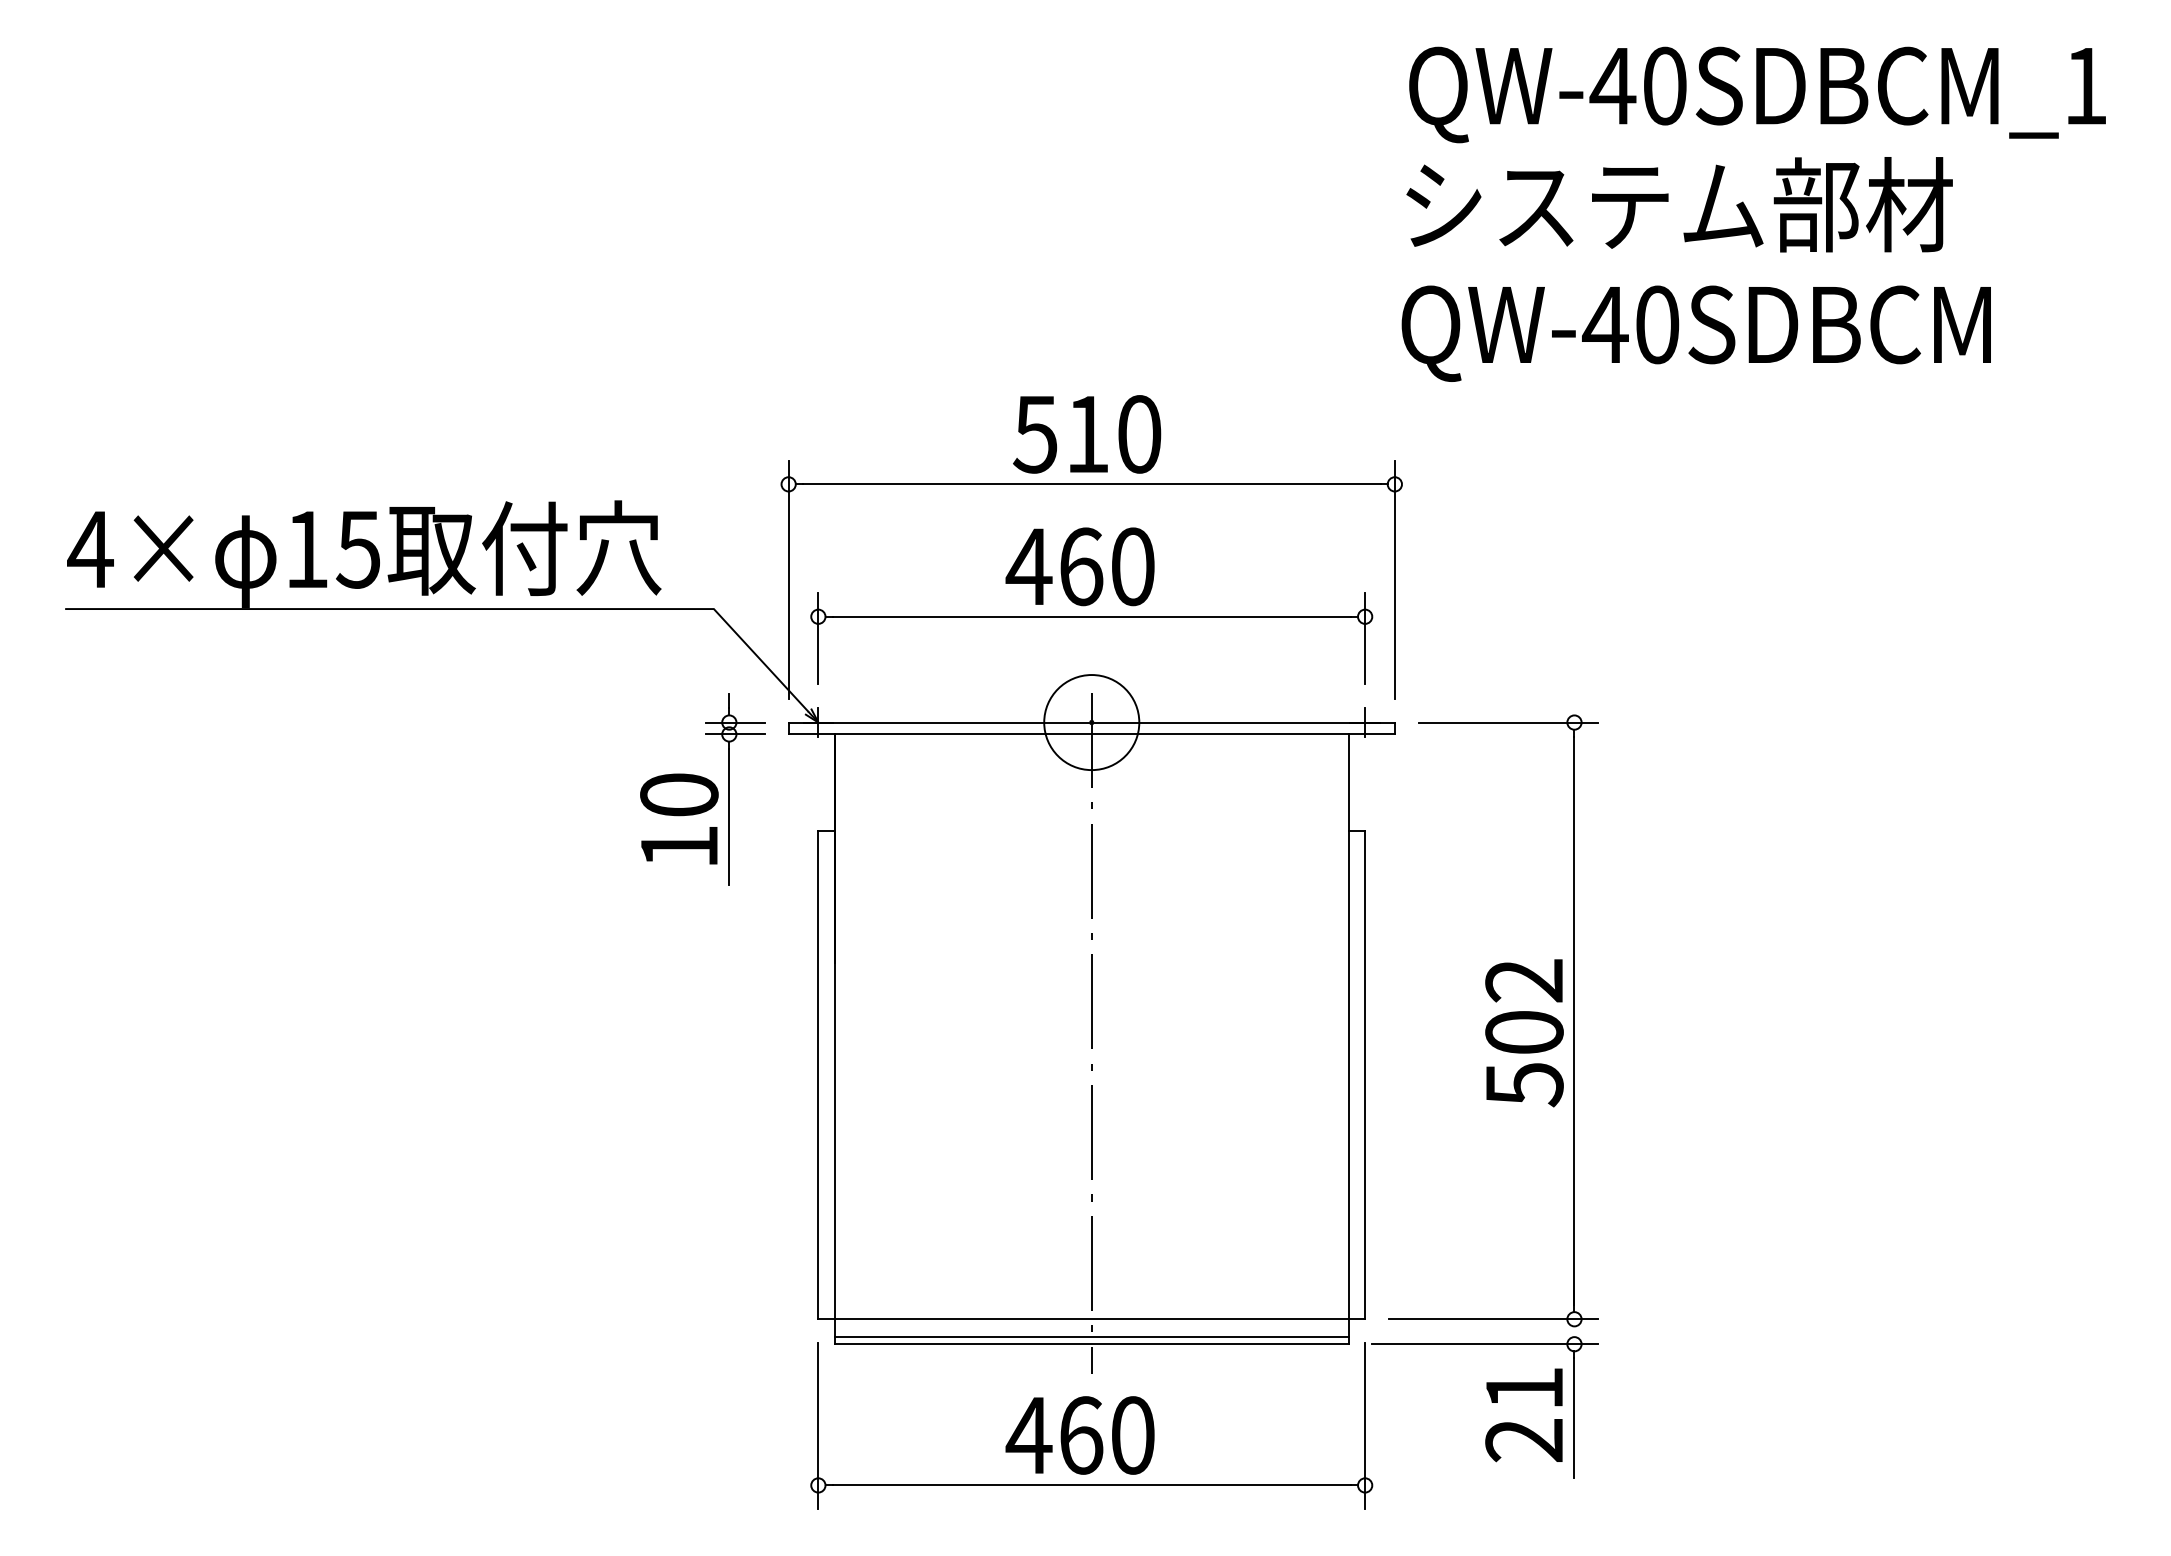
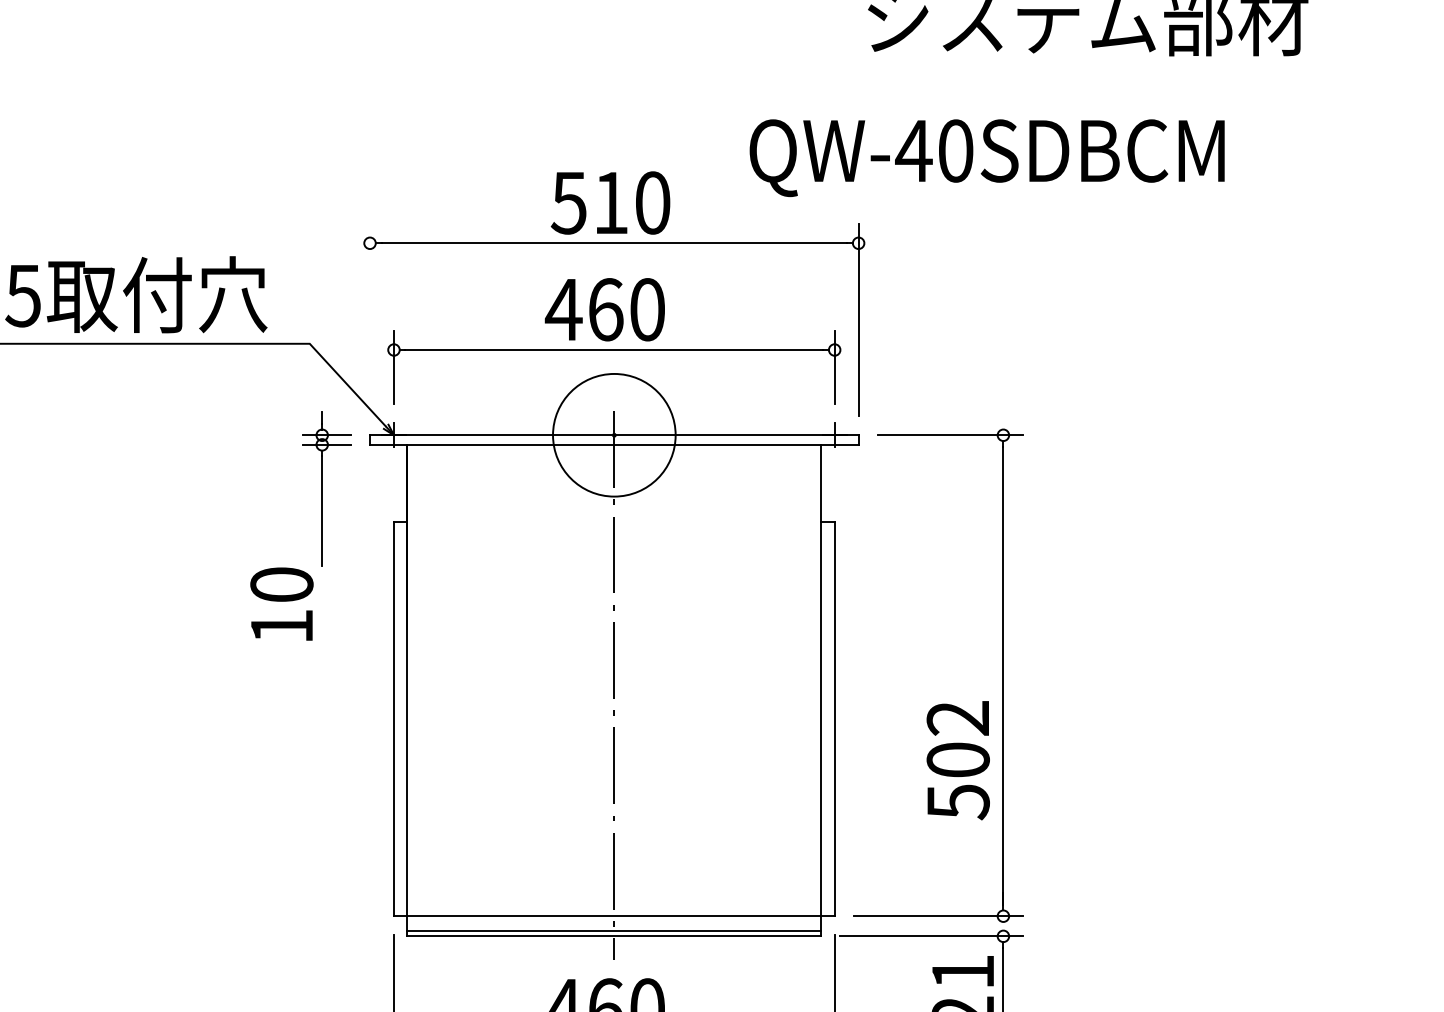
text: (1695, 333) -> (986, 157), moved
line: (788, 579) -> (369, 319), removed
circle: (1091, 722) -> (614, 435), size x1.6
text: (679, 818) -> (282, 603), moved
text: (1524, 1033) -> (958, 760), moved

